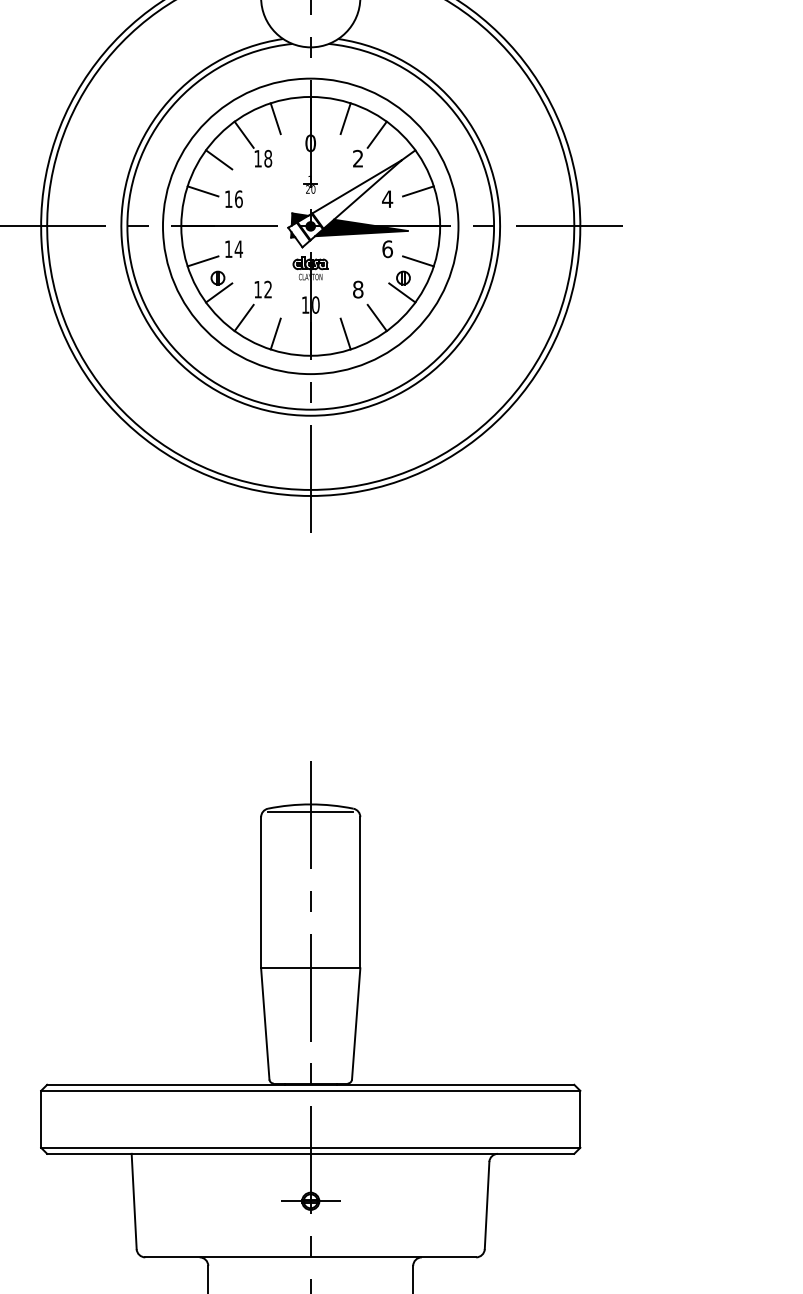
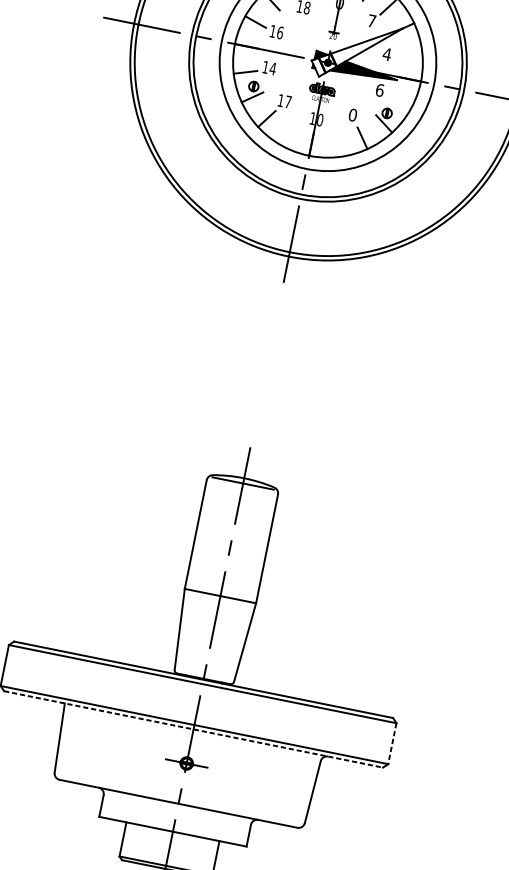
text: (358, 158) -> (372, 20), 2 -> 7
line: (418, 191) -> (410, 53), removed
line: (418, 261) -> (400, 103), removed
text: (267, 289) -> (287, 101), 12 -> 17
text: (358, 289) -> (353, 115), 8 -> 0
line: (275, 333) -> (287, 134), removed
line: (345, 333) -> (337, 144), removed
line: (580, 1119) -> (392, 743), solid -> dashed
line: (310, 1153) -> (193, 729), solid -> dashed

